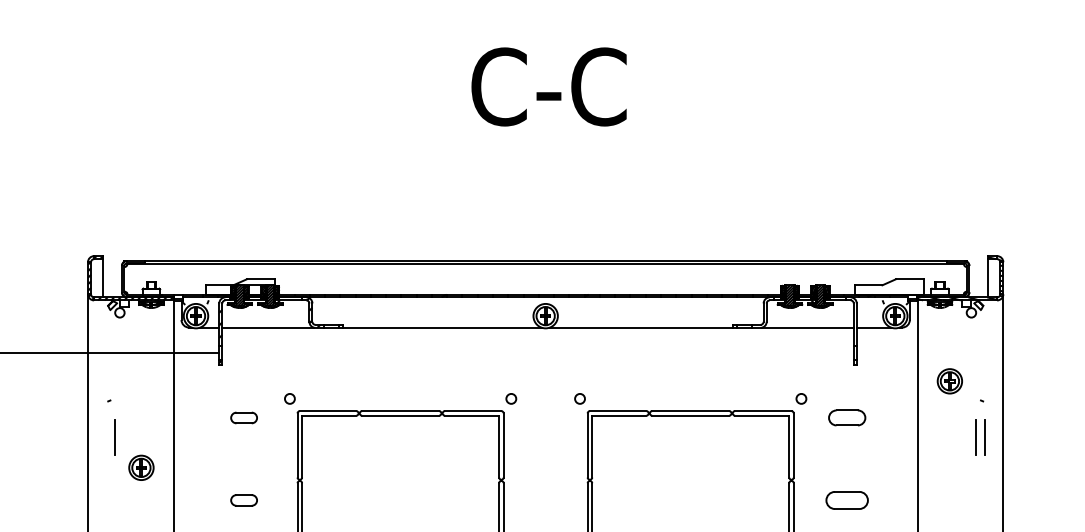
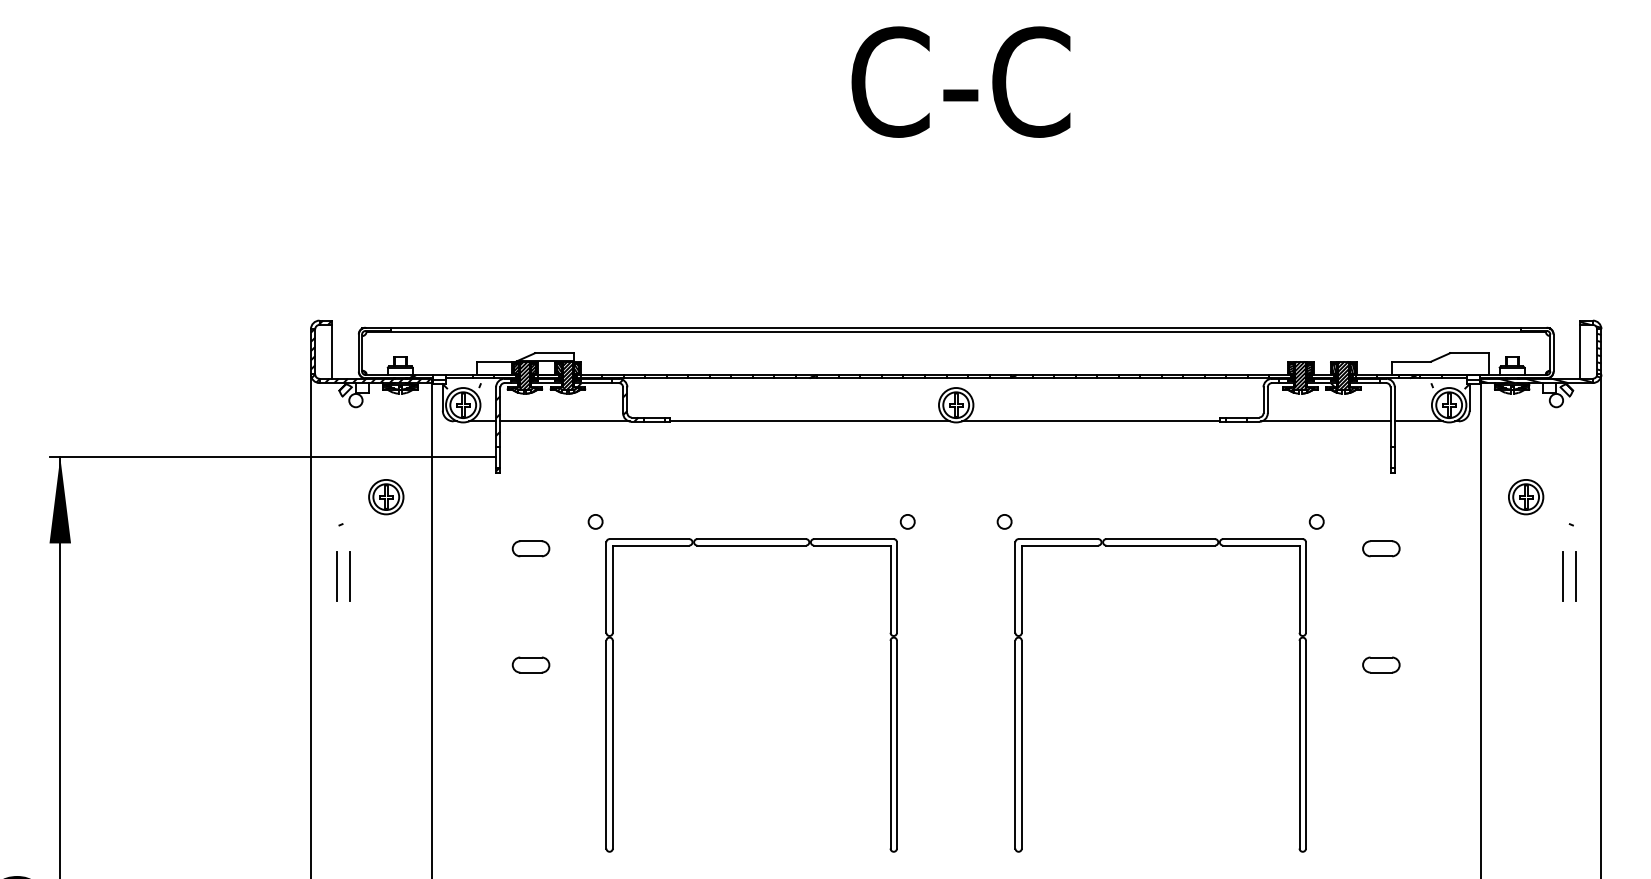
part: (847, 417) -> (1381, 548), size x0.71
line: (106, 437) -> (336, 576), added
part: (141, 468) -> (386, 497), moved
part: (847, 500) -> (1381, 664), size x0.62

